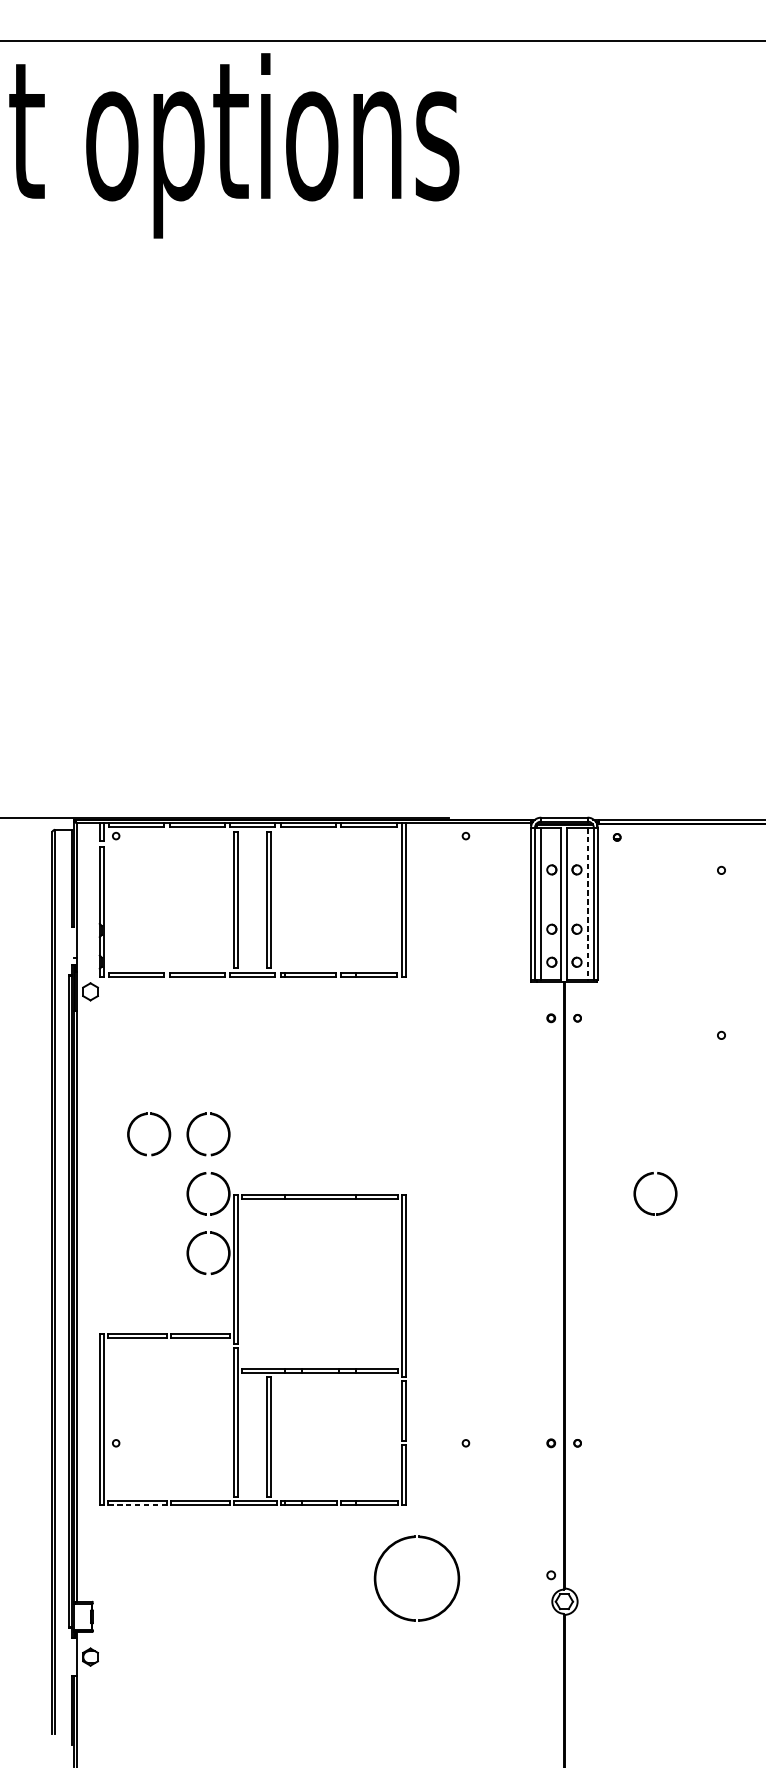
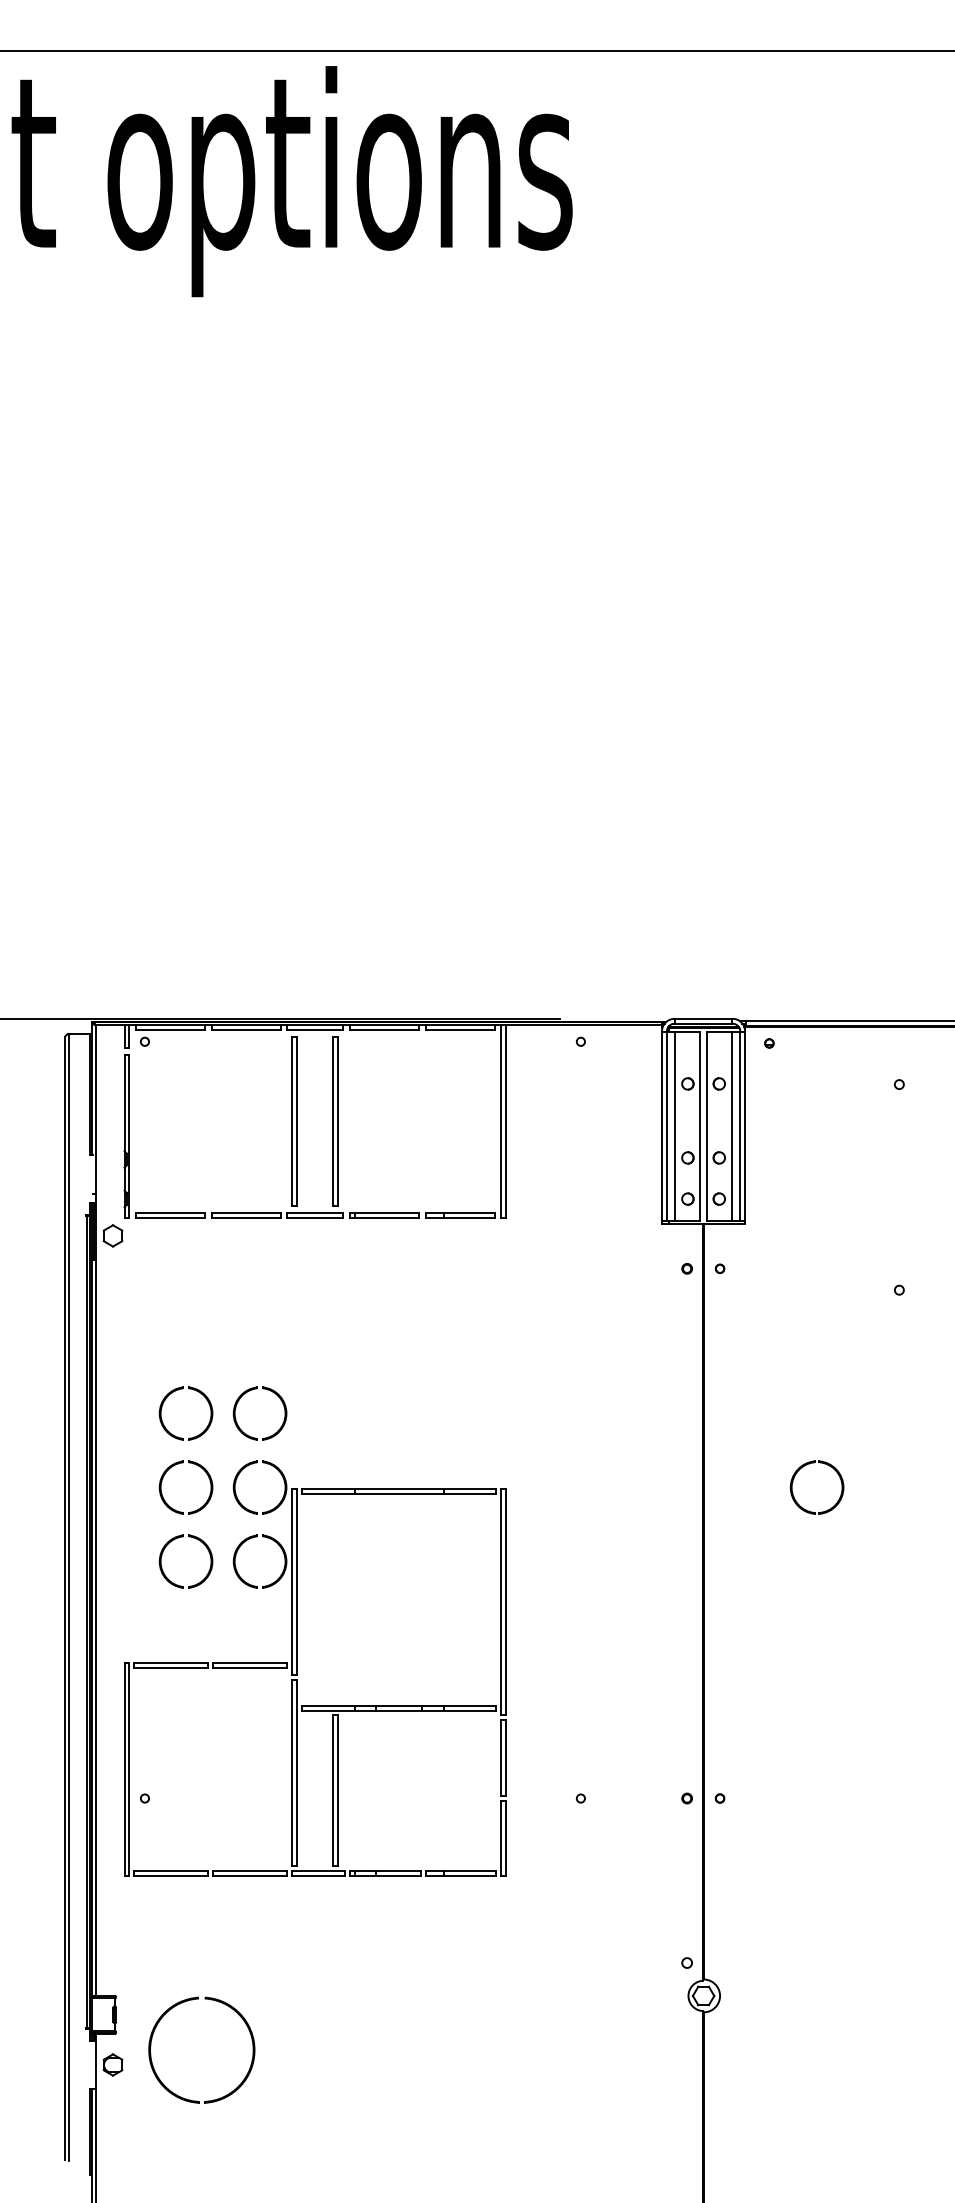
line: (587, 904) -> (732, 1126), dashed -> solid
part: (130, 1189) -> (162, 1482), added
part: (130, 1249) -> (162, 1556), added
line: (136, 1505) -> (170, 1875), dashed -> solid
part: (399, 1541) -> (180, 2004), moved

